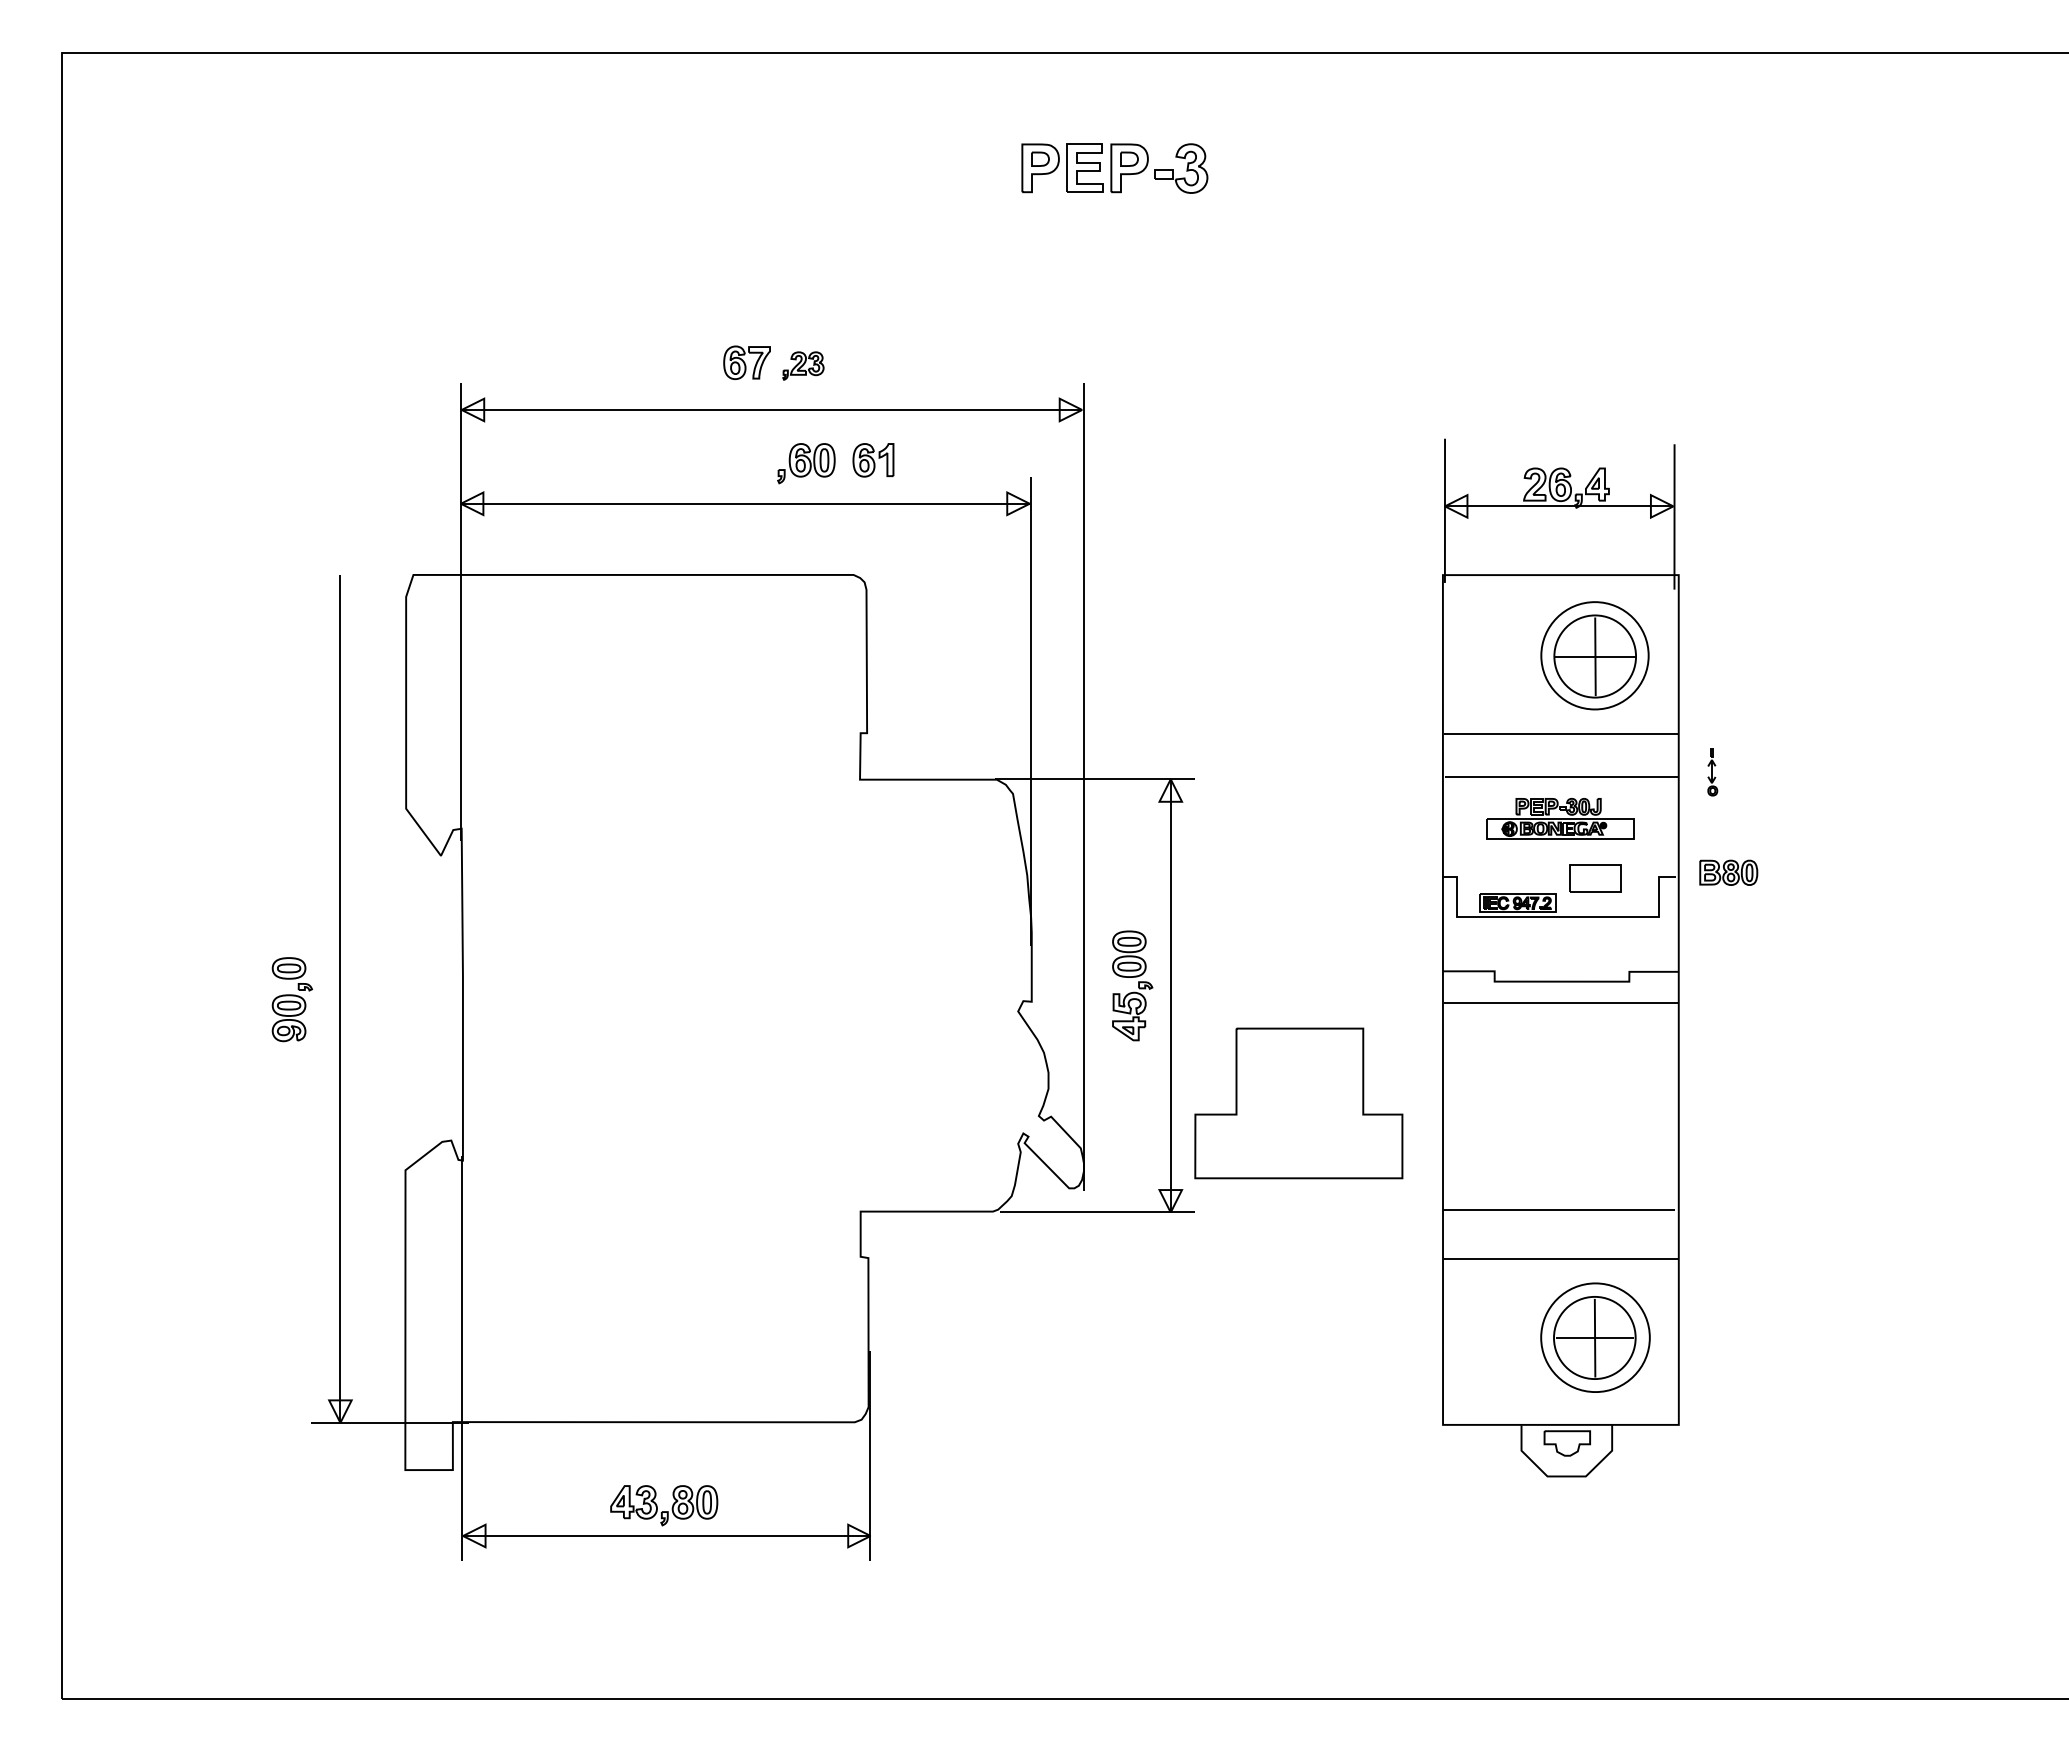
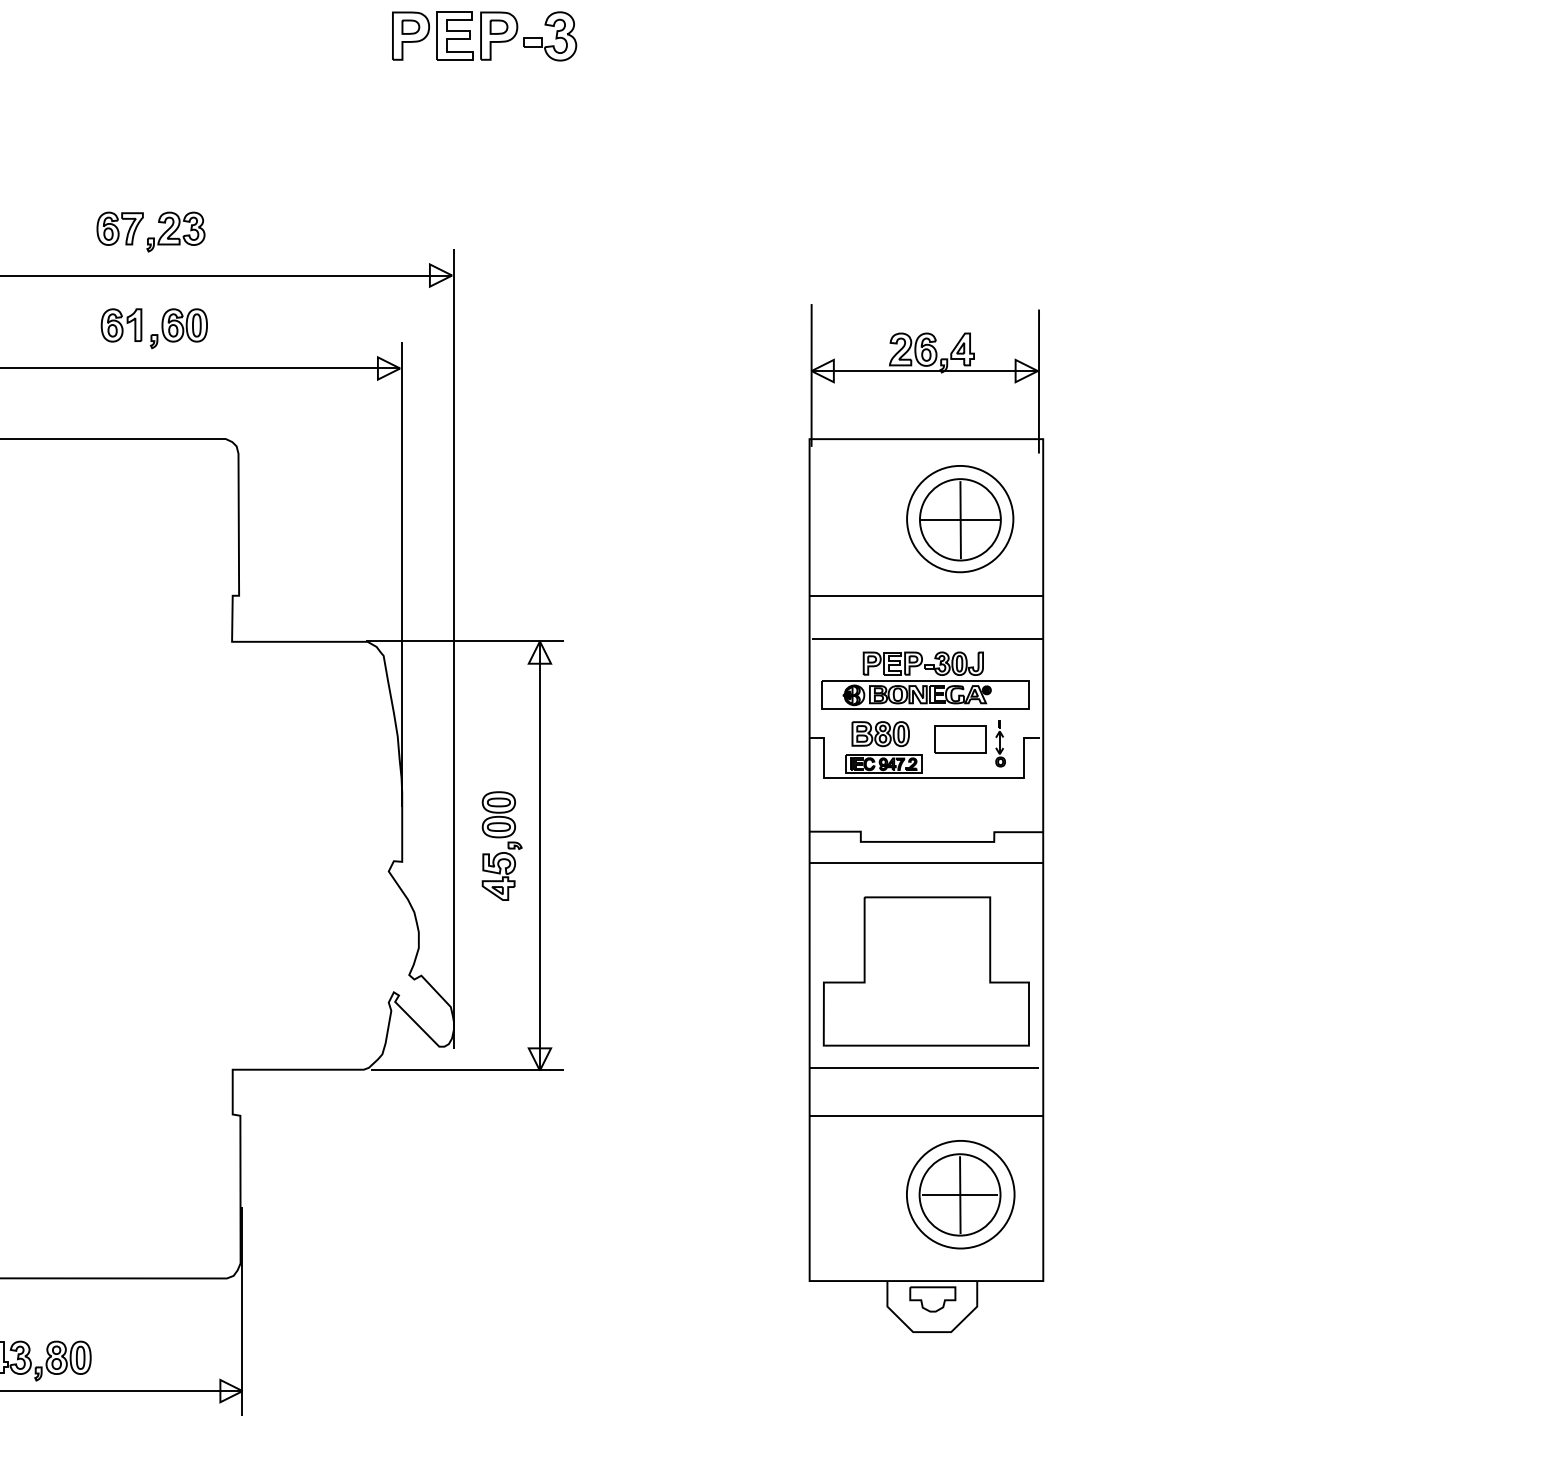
part: (803, 365) -> (176, 231), size x1.43
part: (873, 460) -> (121, 325), moved
part: (1712, 772) -> (1000, 743), moved
part: (1560, 818) -> (926, 680), size x1.43
part: (1728, 872) -> (880, 733), moved
part: (1298, 1103) -> (926, 971), moved

